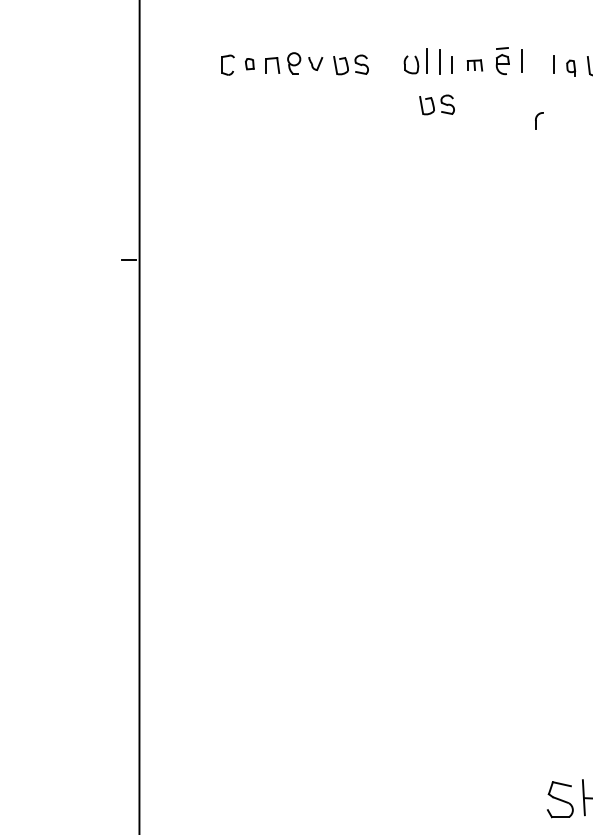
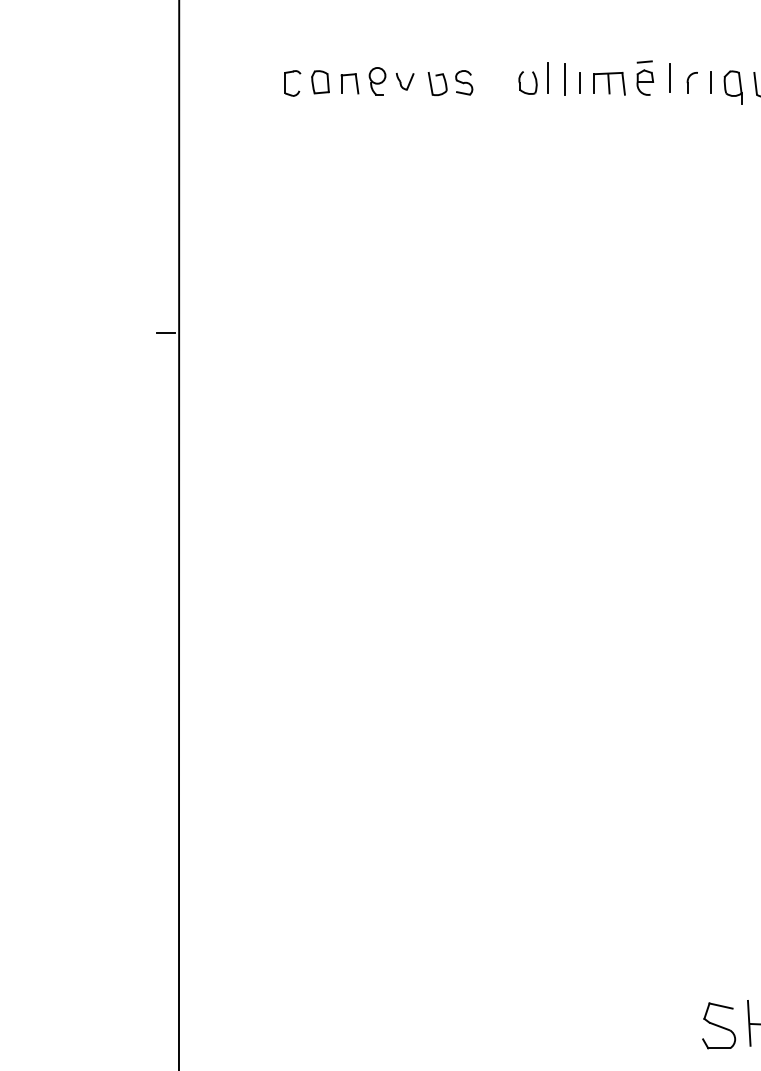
part: (249, 63) -> (320, 81), size x1.67
part: (474, 65) -> (608, 83), size x1.67
part: (570, 67) -> (732, 86), size x1.67
part: (436, 104) -> (560, 133), removed
part: (539, 120) -> (692, 82), moved

